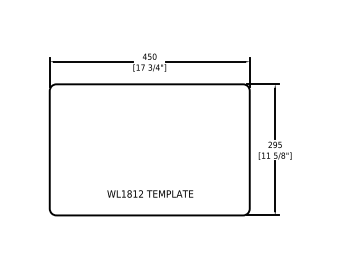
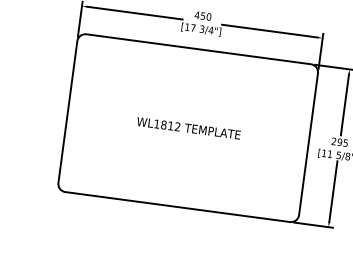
text: (150, 193) -> (189, 127), moved

